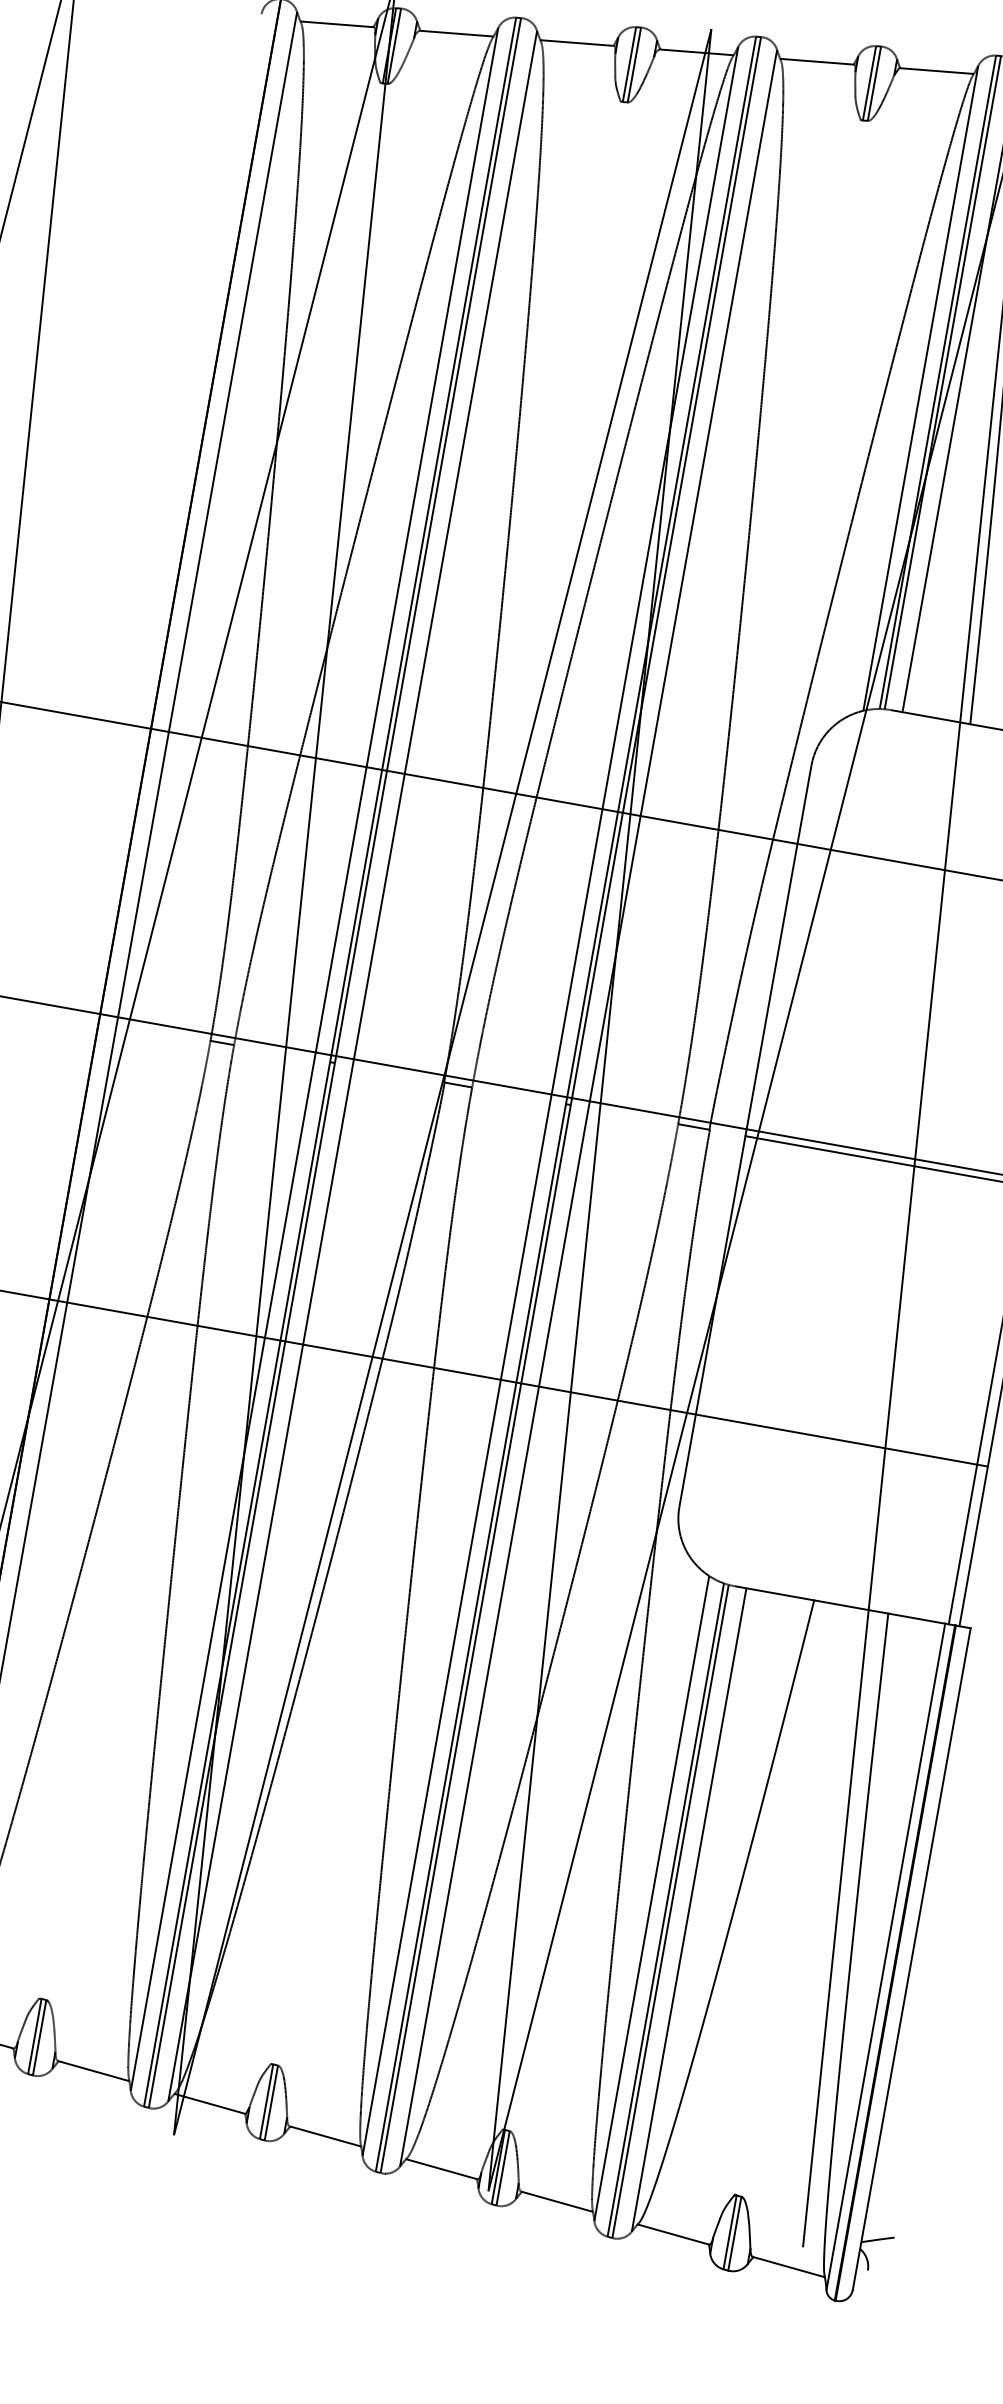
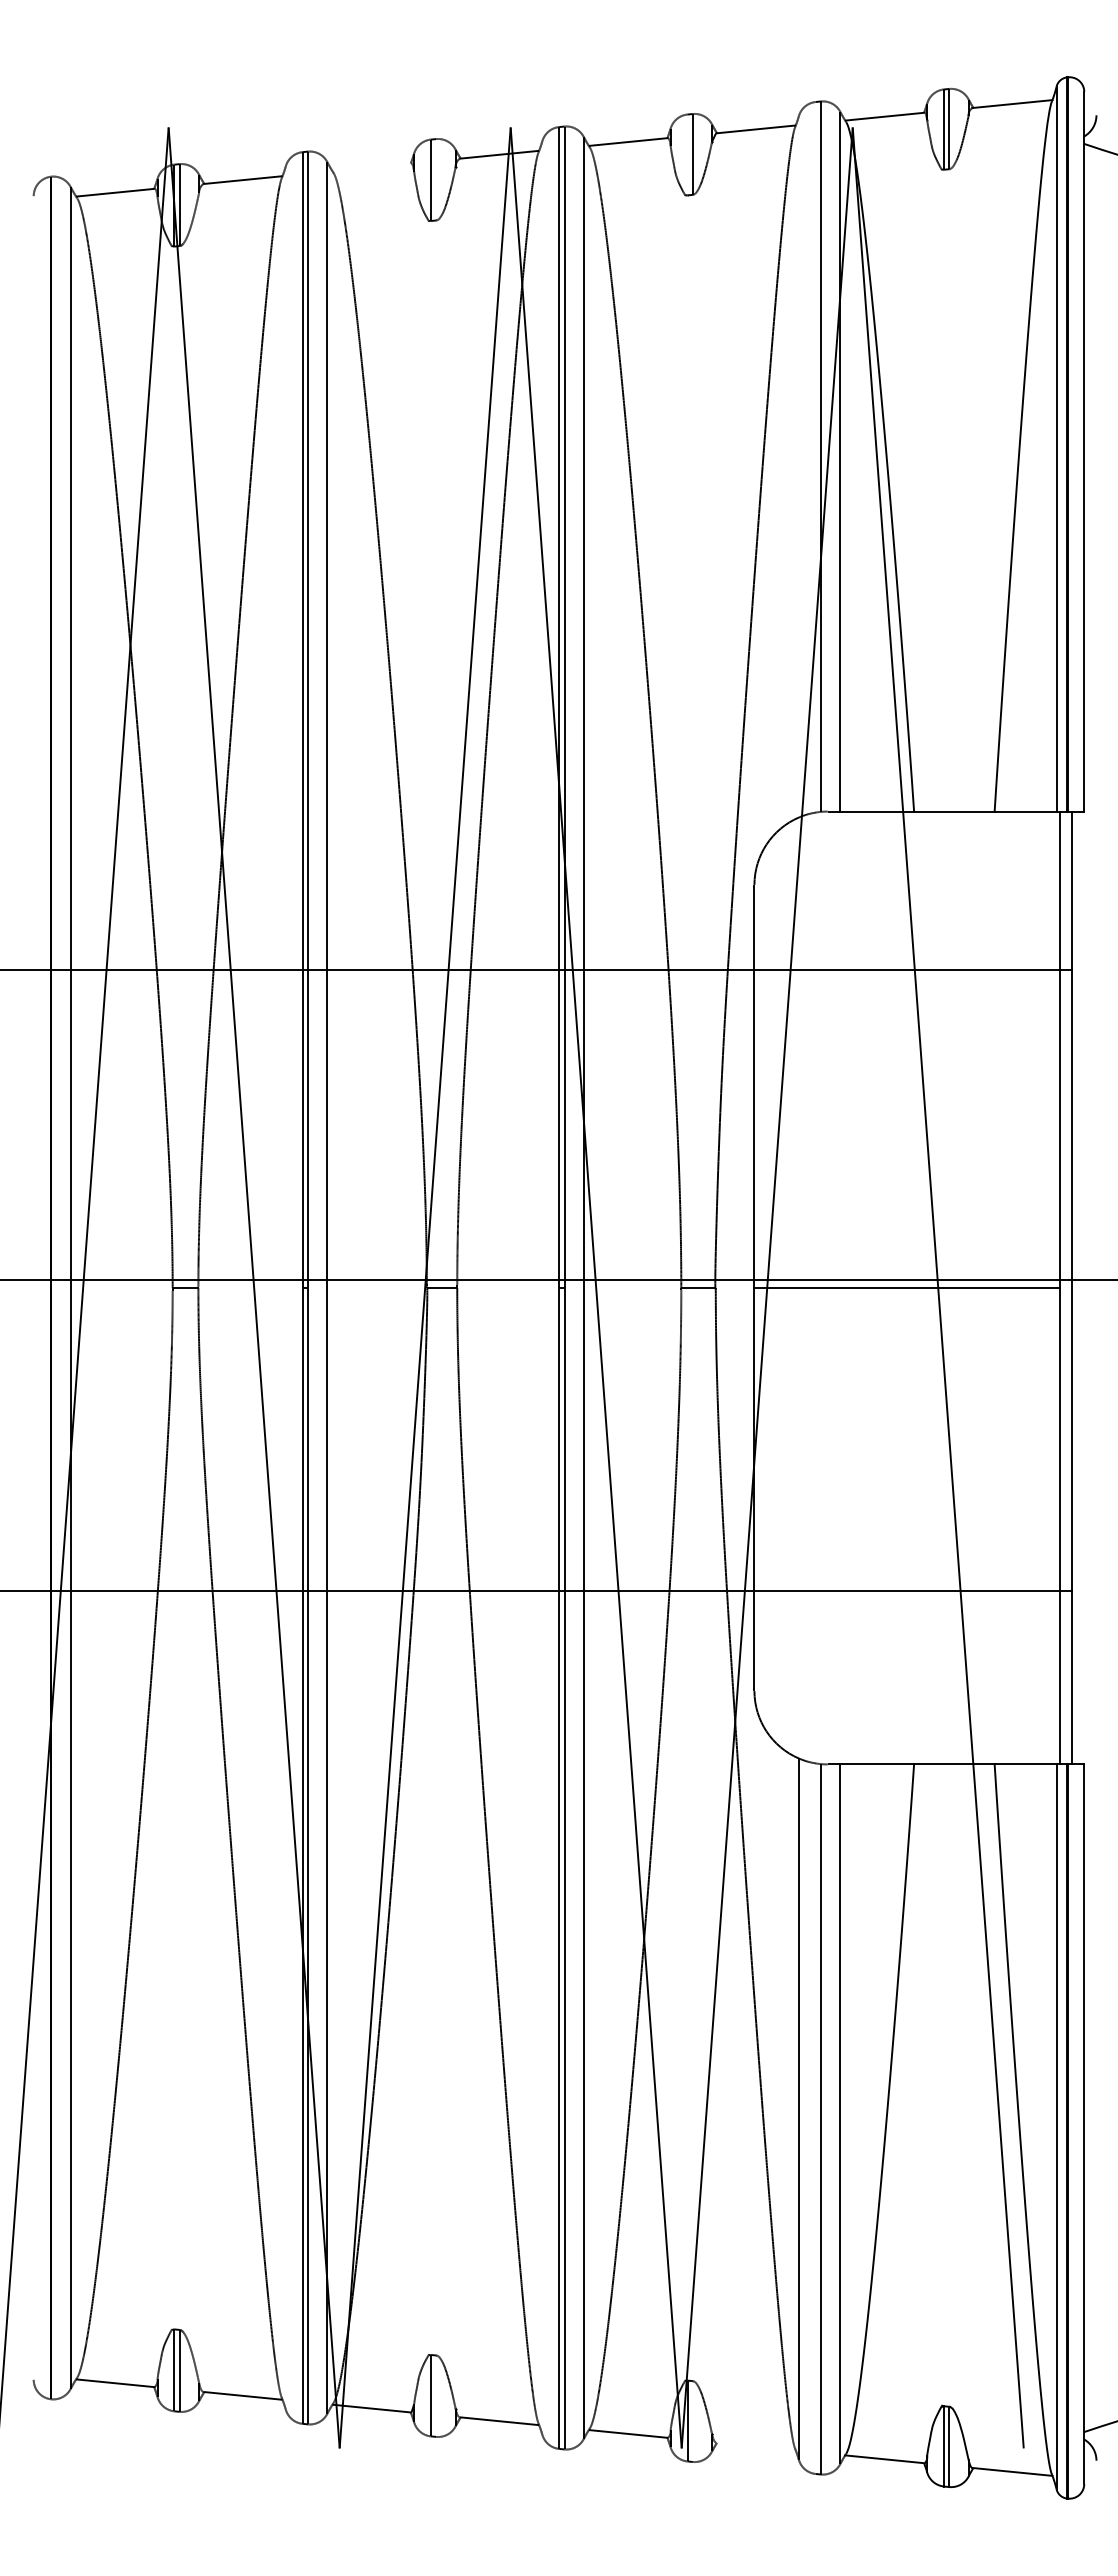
line: (576, 43) -> (371, 167), removed
line: (634, 64) -> (436, 179), removed
line: (869, 82) -> (687, 154), removed
line: (937, 382) -> (815, 457), removed
line: (920, 387) -> (798, 466), removed
line: (314, 1058) -> (285, 1287), removed
line: (550, 1100) -> (542, 1287), removed
line: (665, 1909) -> (815, 2118), removed
line: (271, 2102) -> (436, 2395), removed
line: (502, 2168) -> (692, 2421), removed
line: (556, 2201) -> (755, 2446), removed

